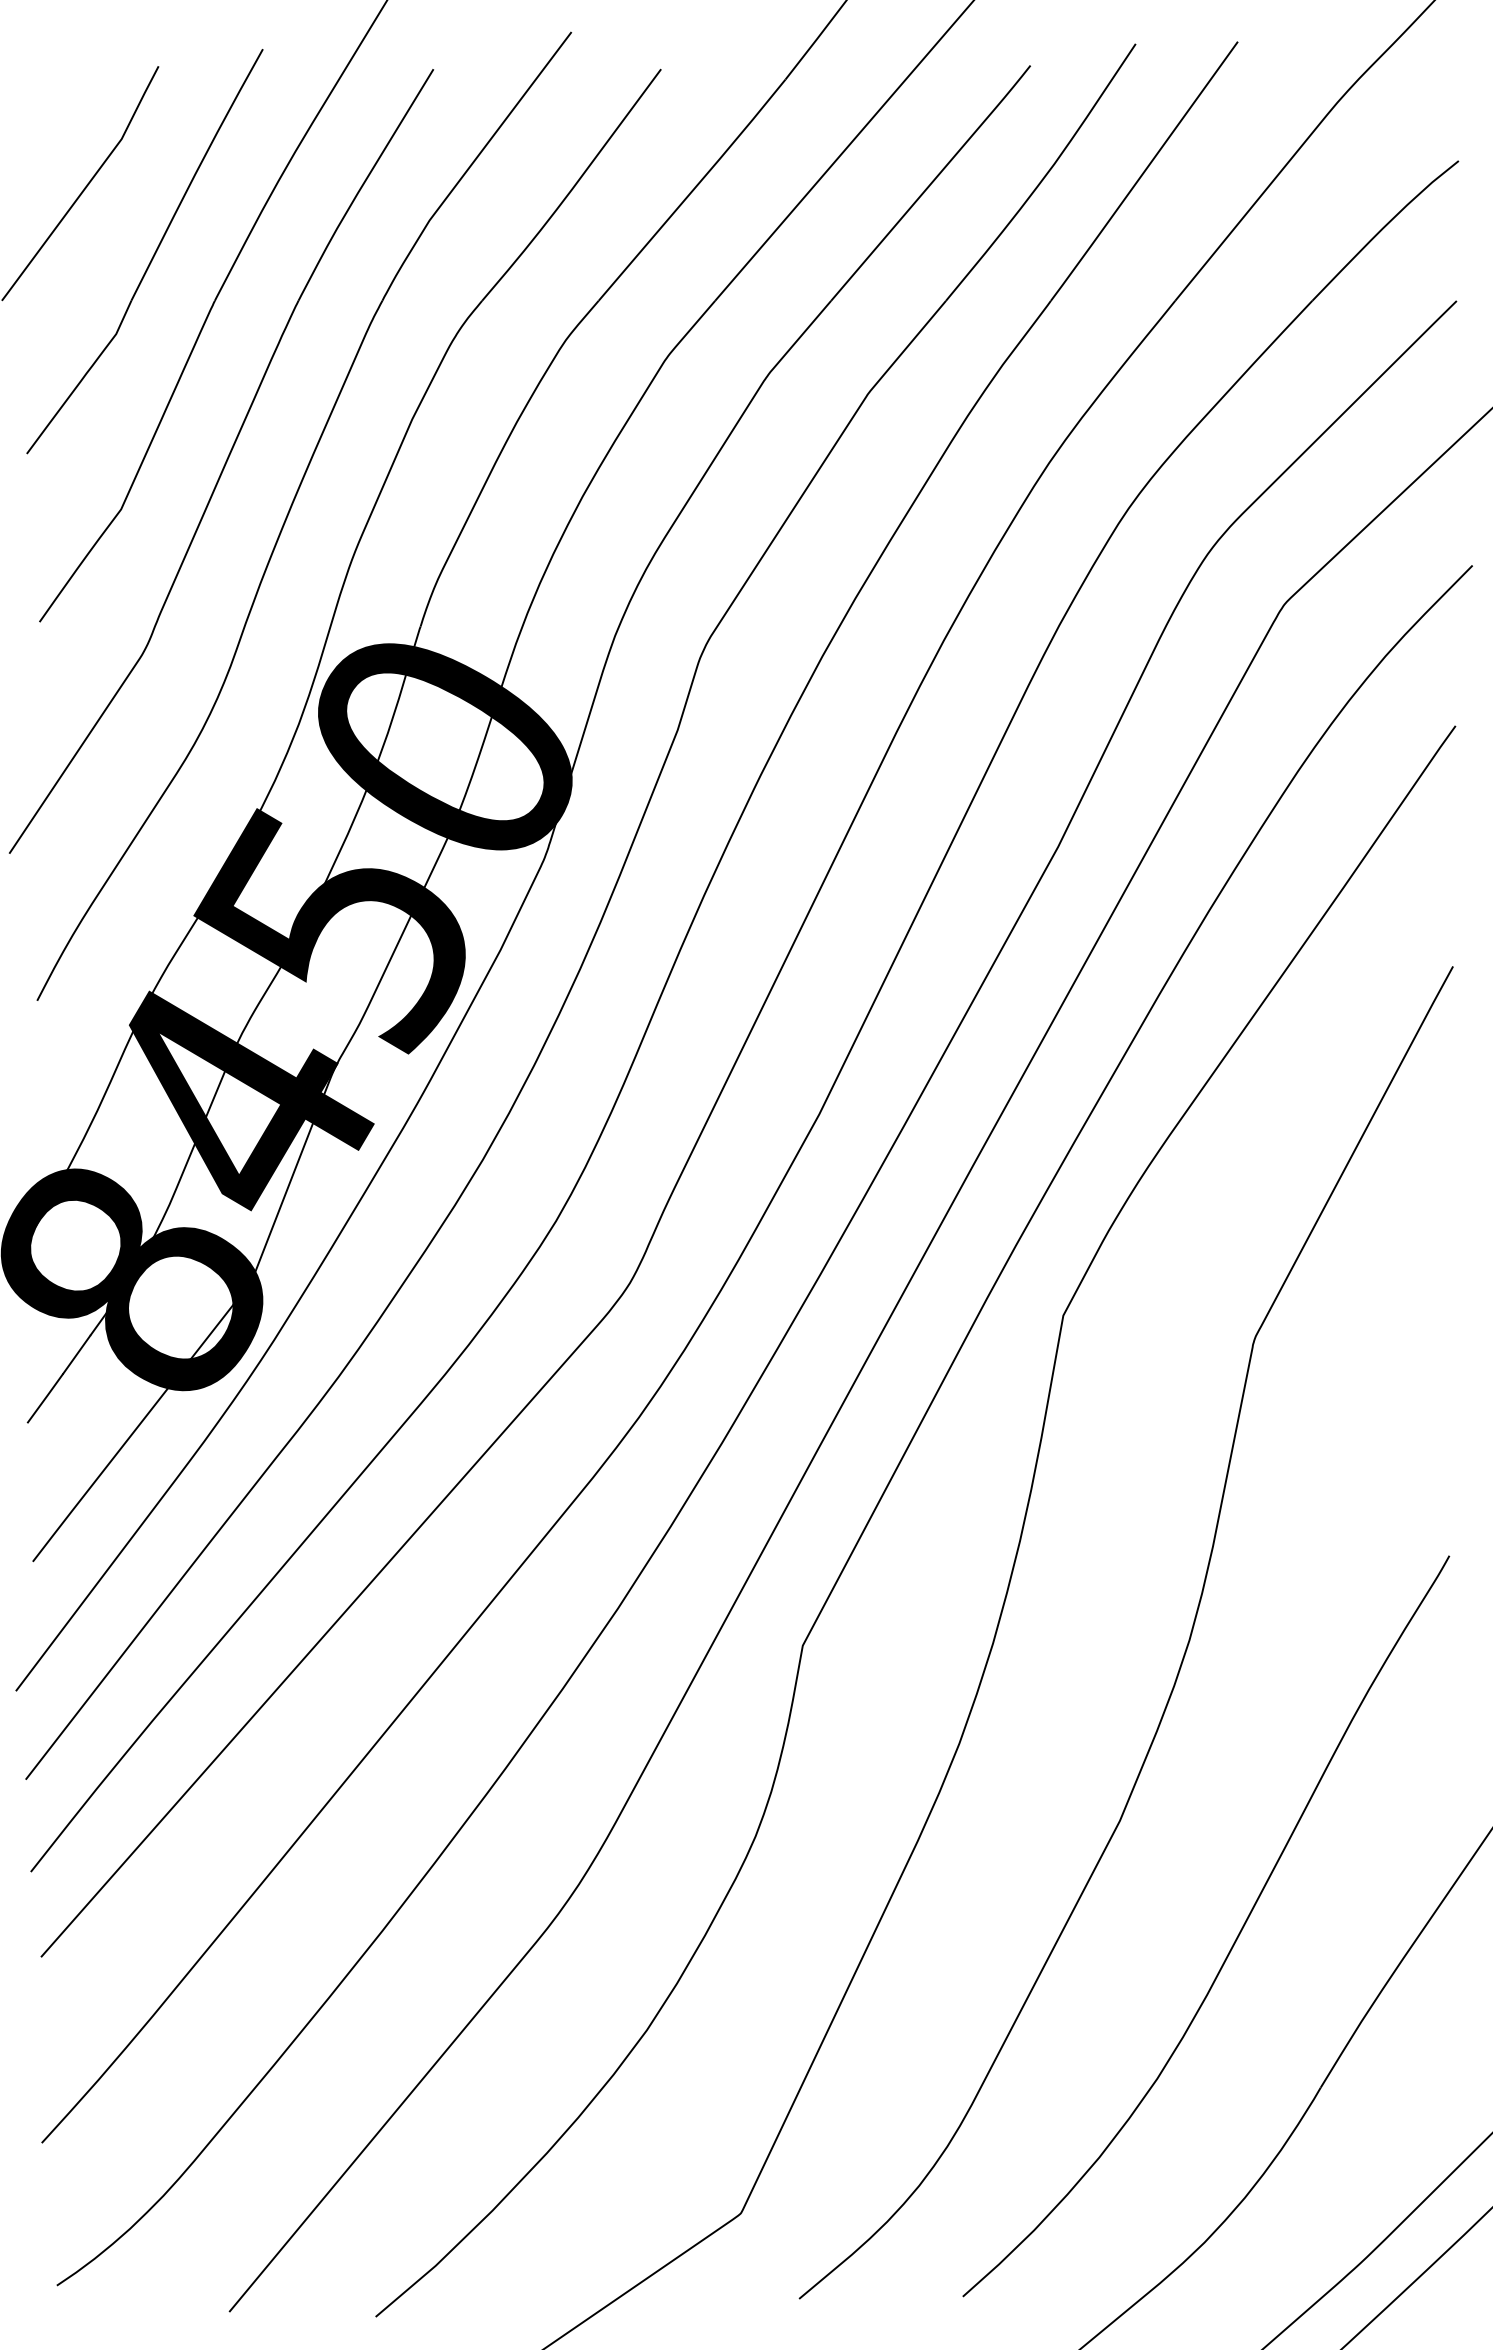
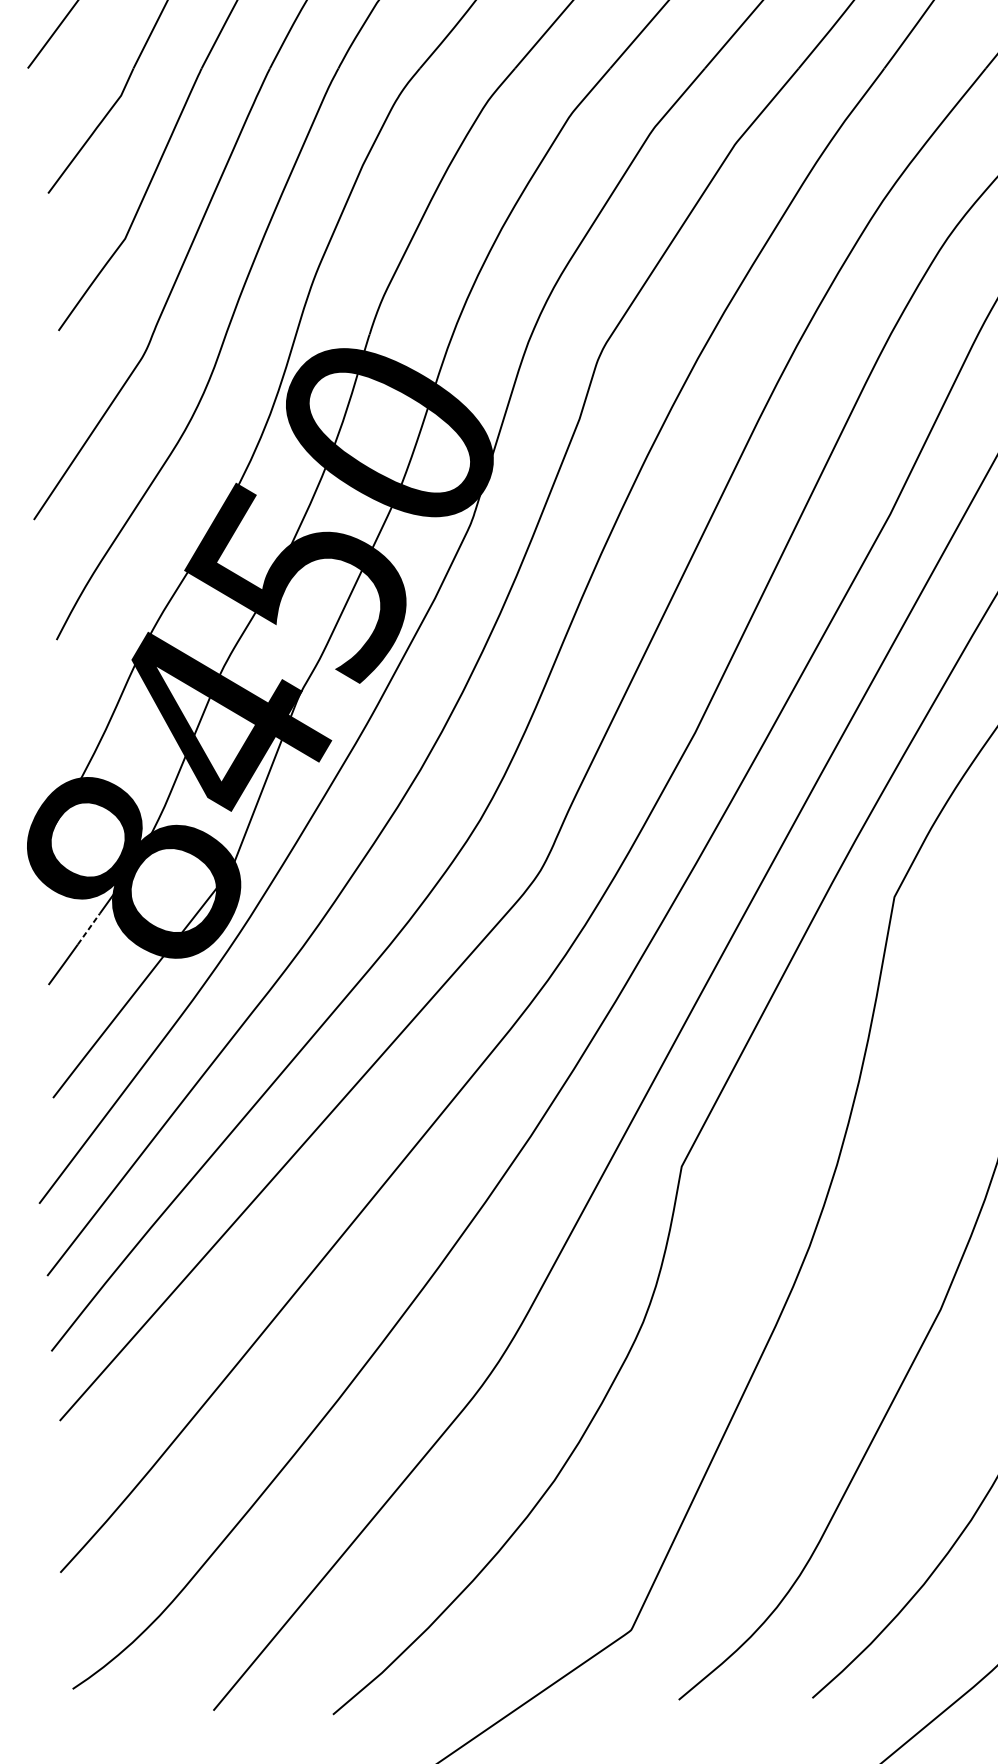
line: (77, 1354) -> (89, 928), solid -> dashed

